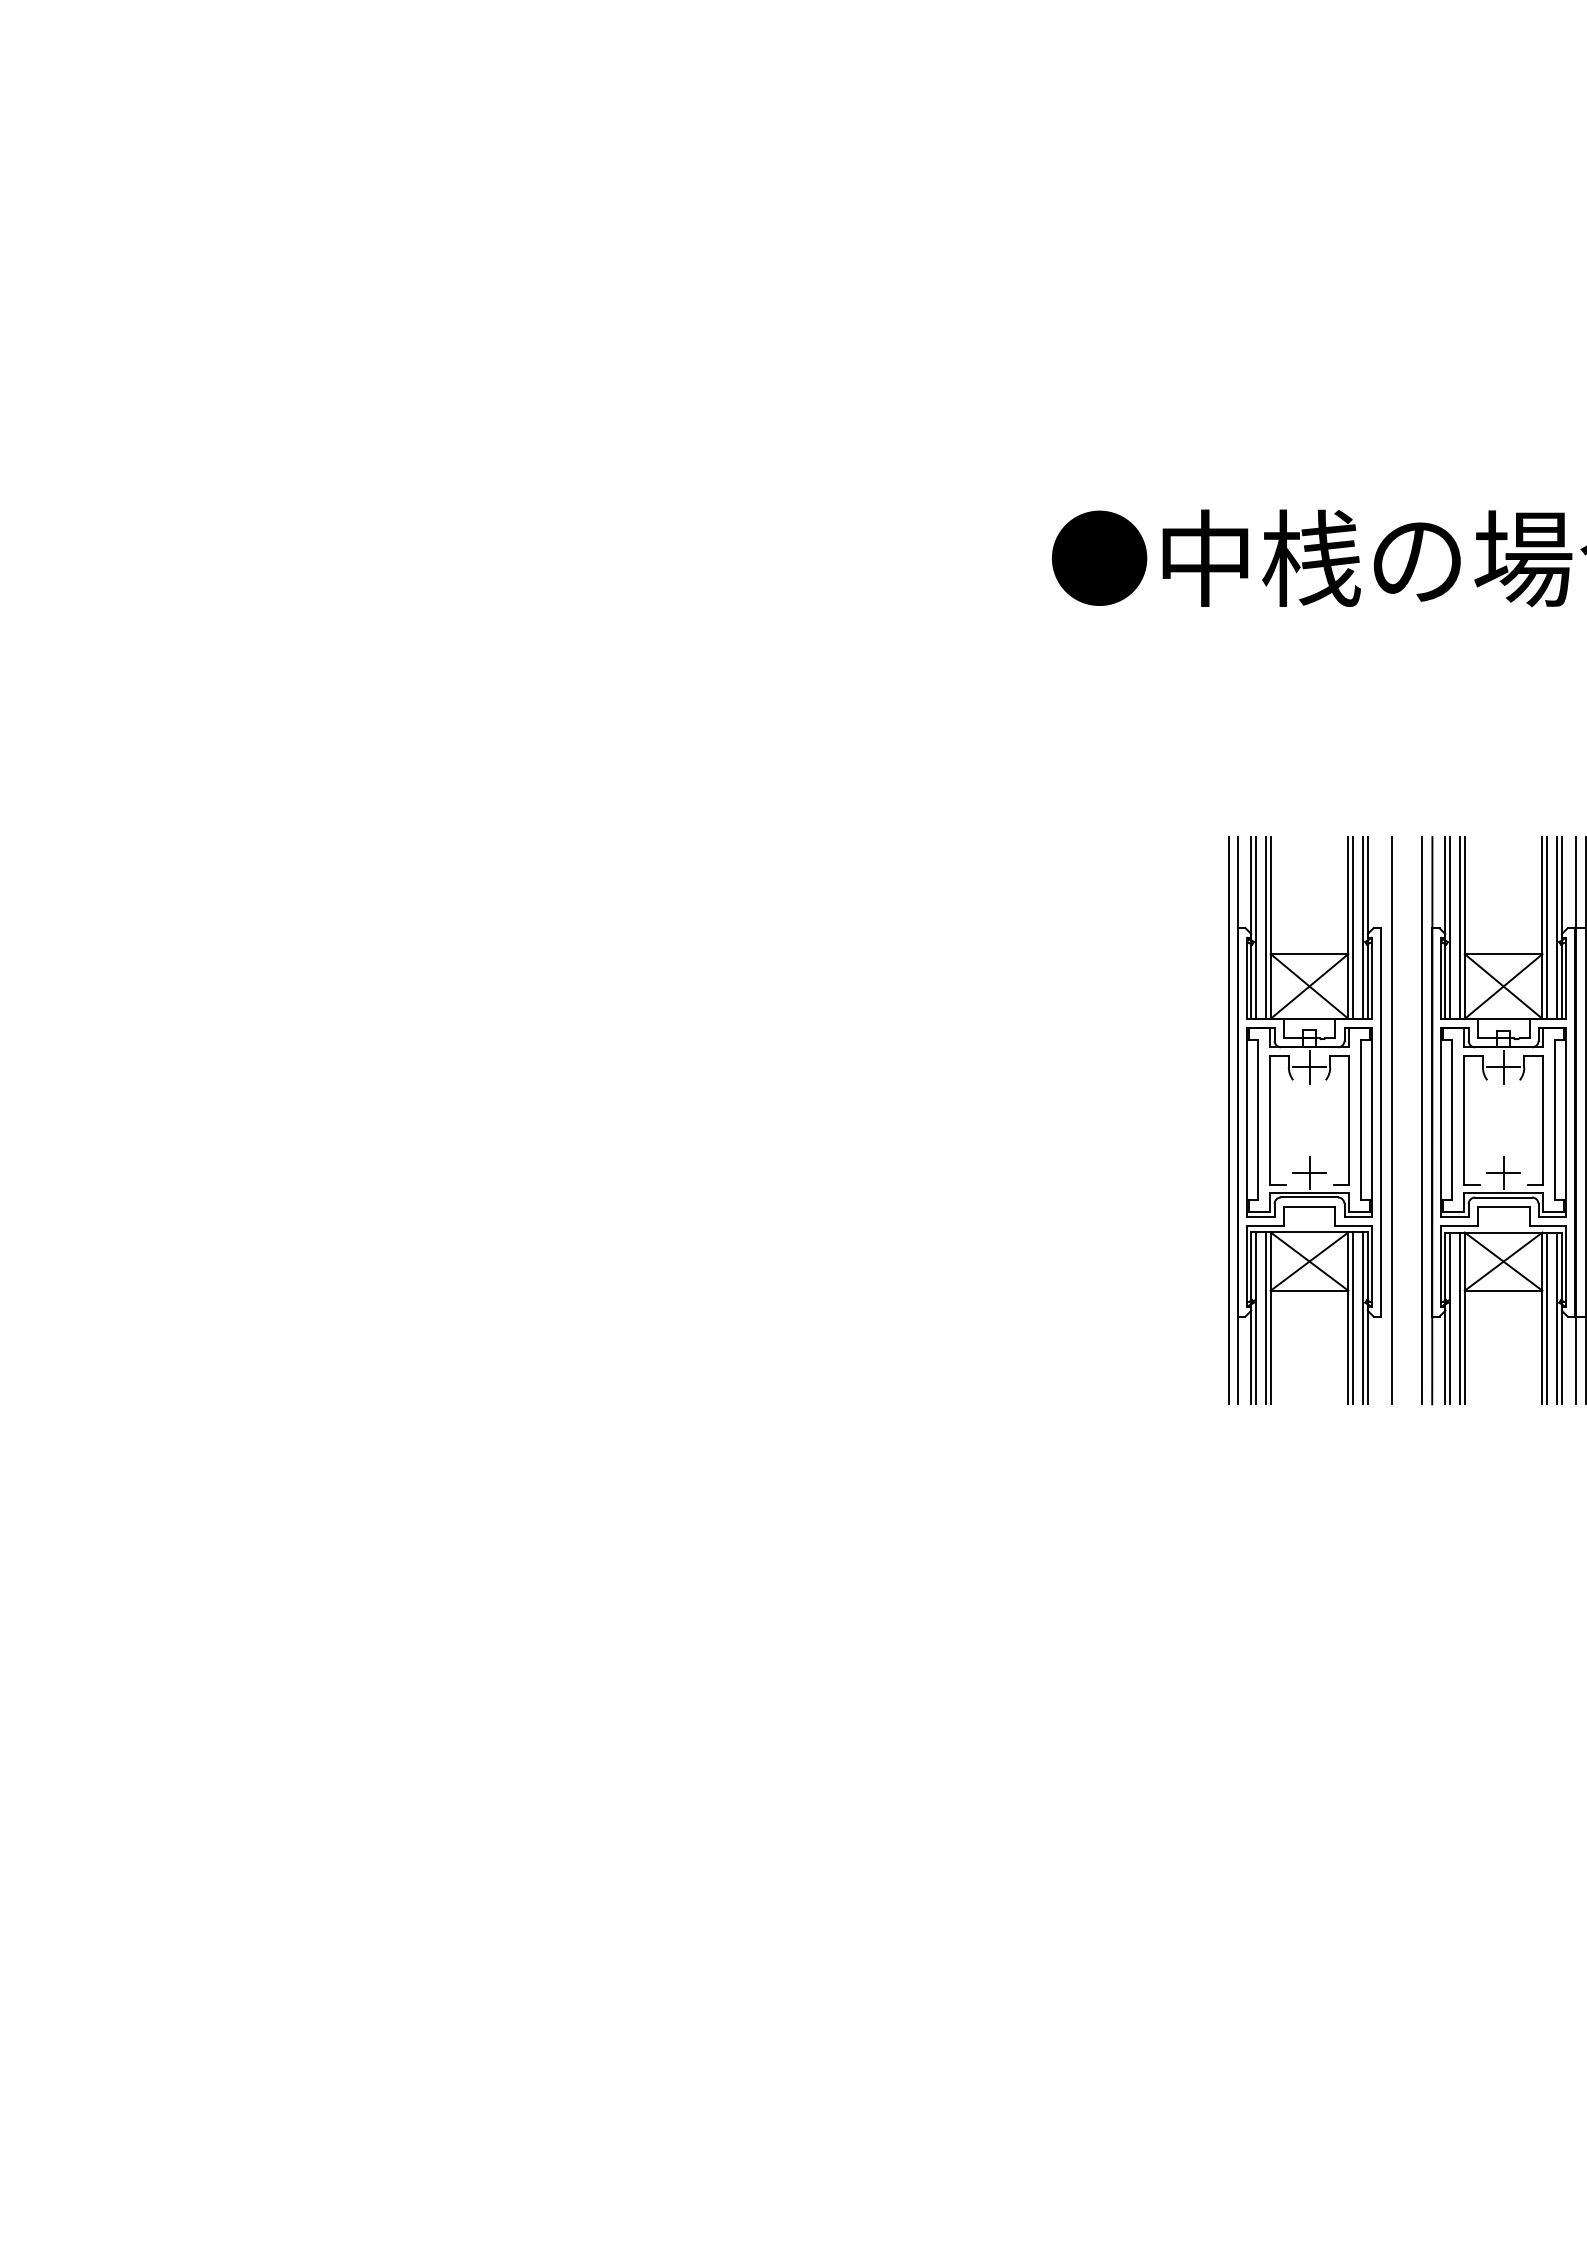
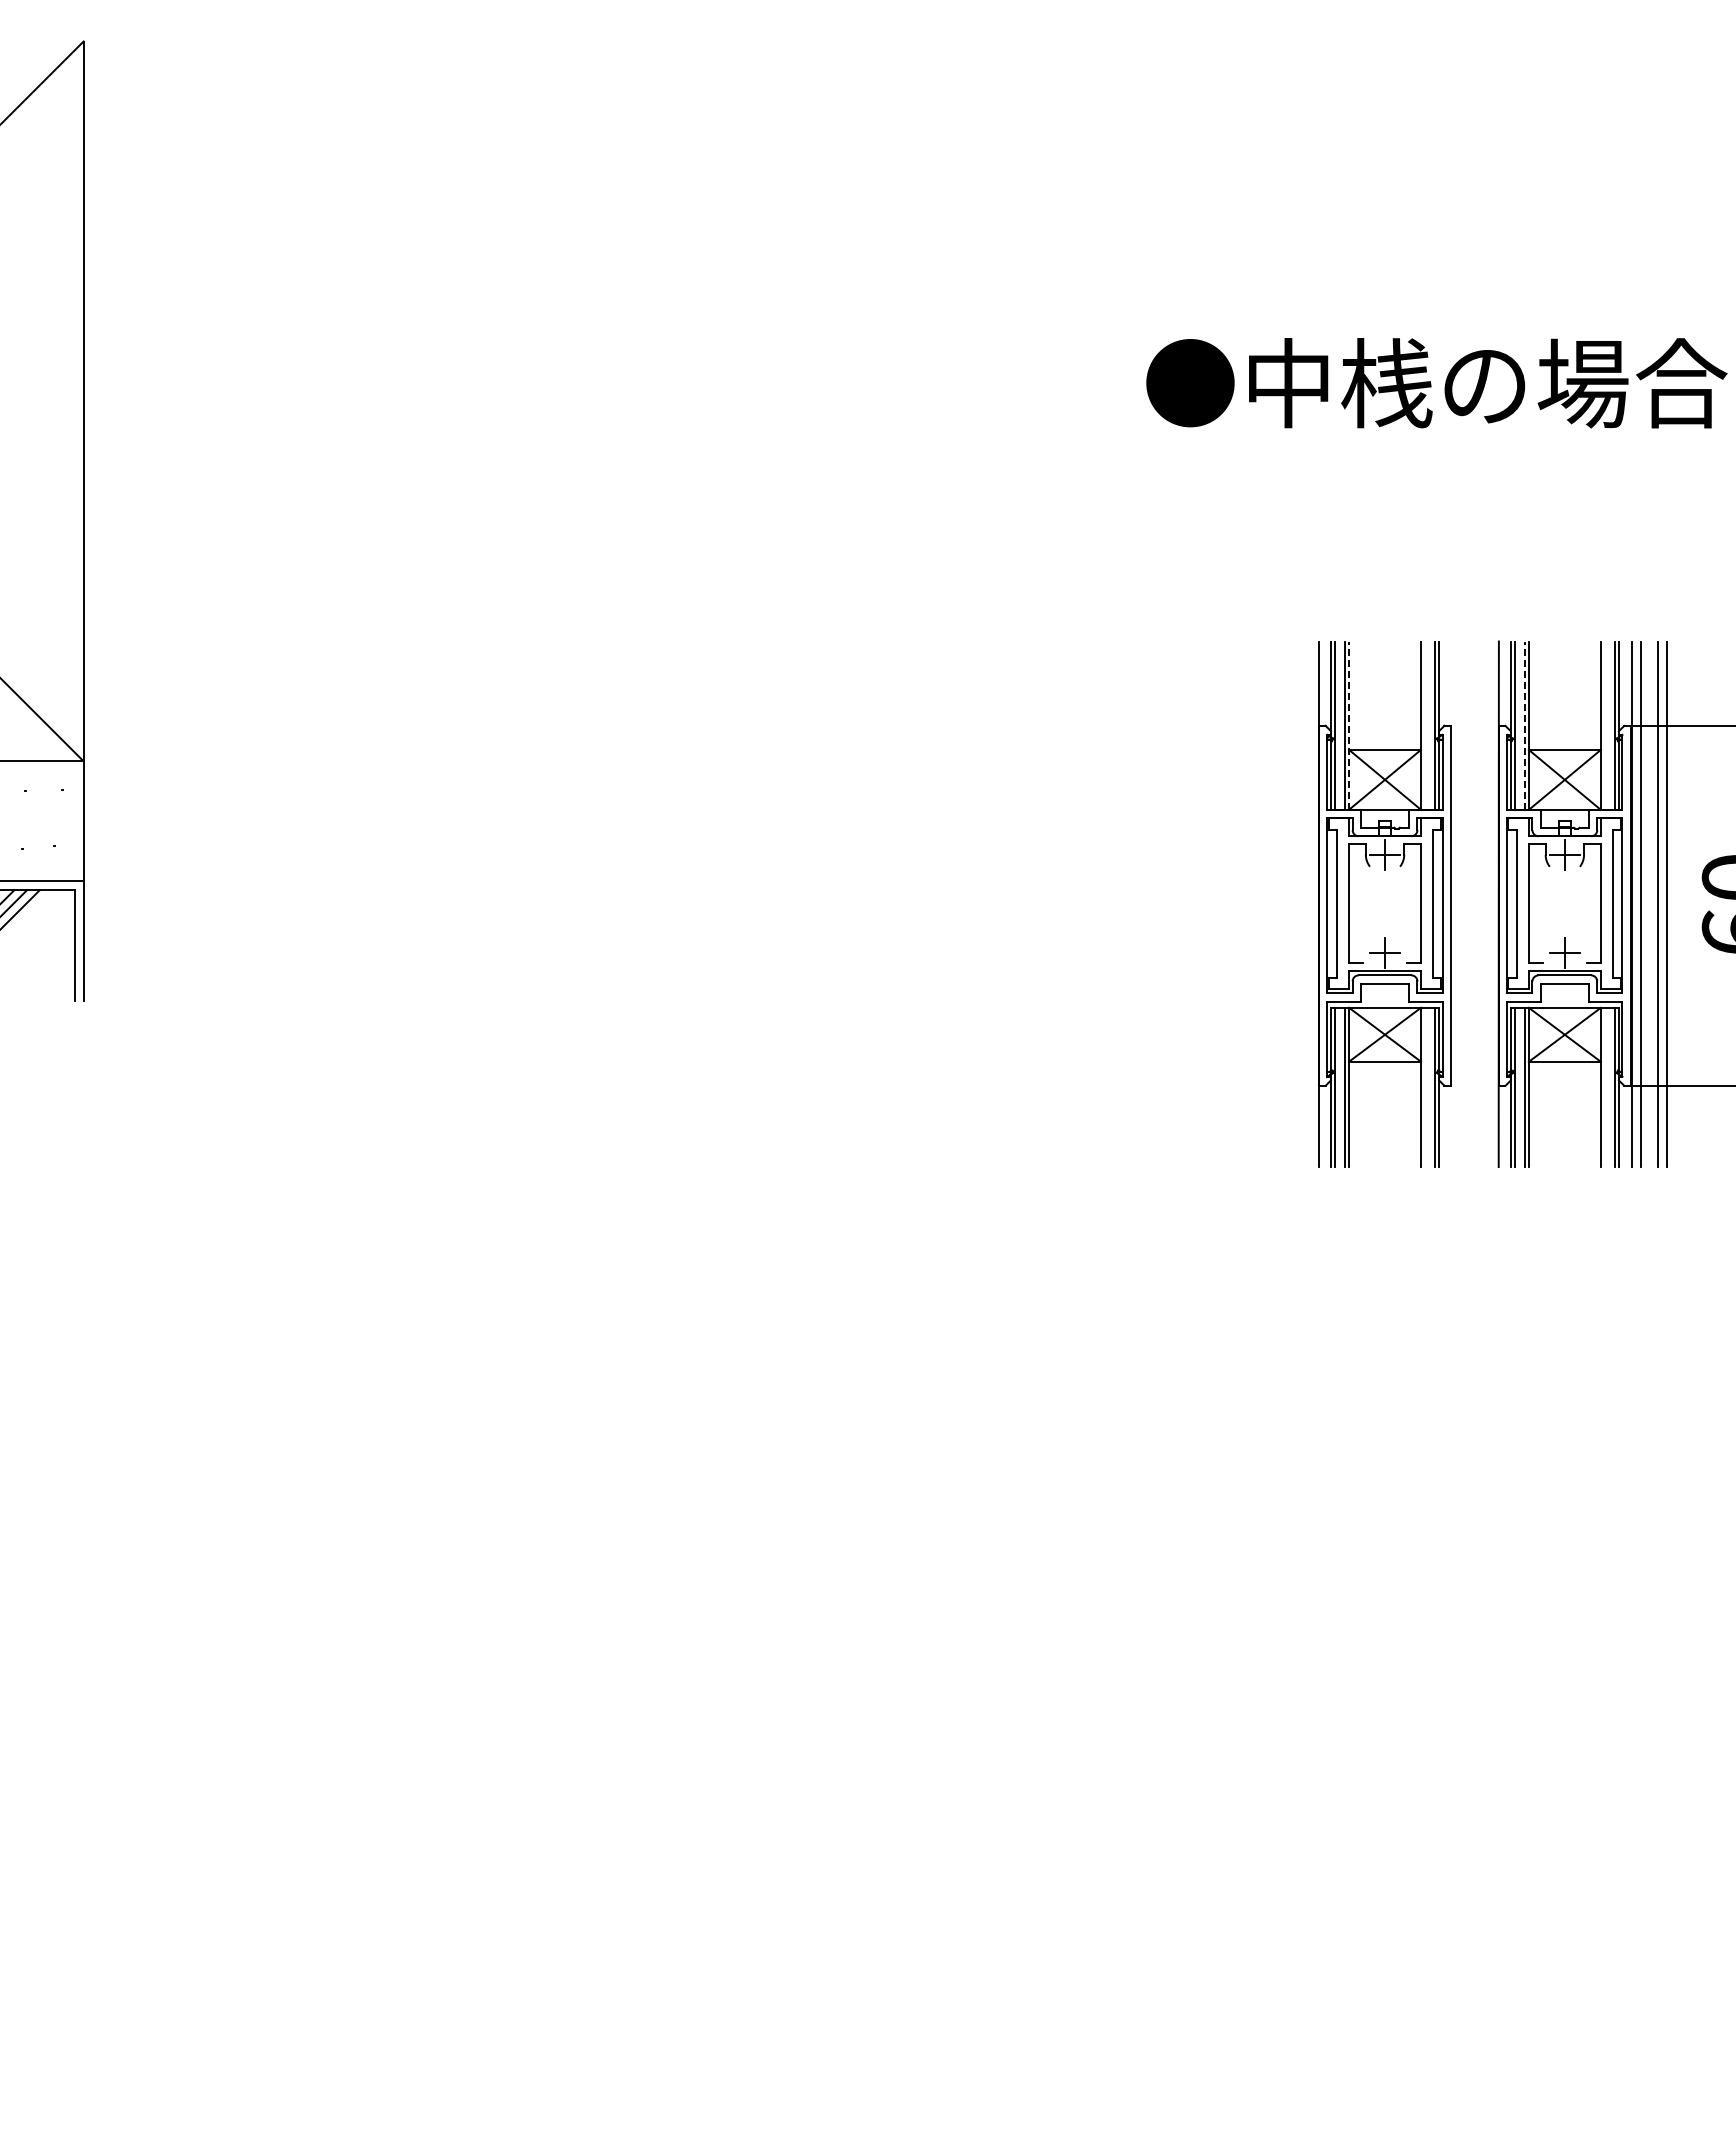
line: (1271, 927) -> (1349, 725), solid -> dashed
line: (1353, 927) -> (1425, 725), removed
line: (1460, 927) -> (1524, 725), solid -> dashed
line: (1547, 927) -> (1605, 725), removed
line: (1228, 1120) -> (1309, 904), removed
line: (1392, 1120) -> (1461, 904), removed
line: (1421, 1120) -> (1488, 904), removed
line: (1353, 1318) -> (1425, 1087), removed
line: (1547, 1318) -> (1605, 1087), removed

